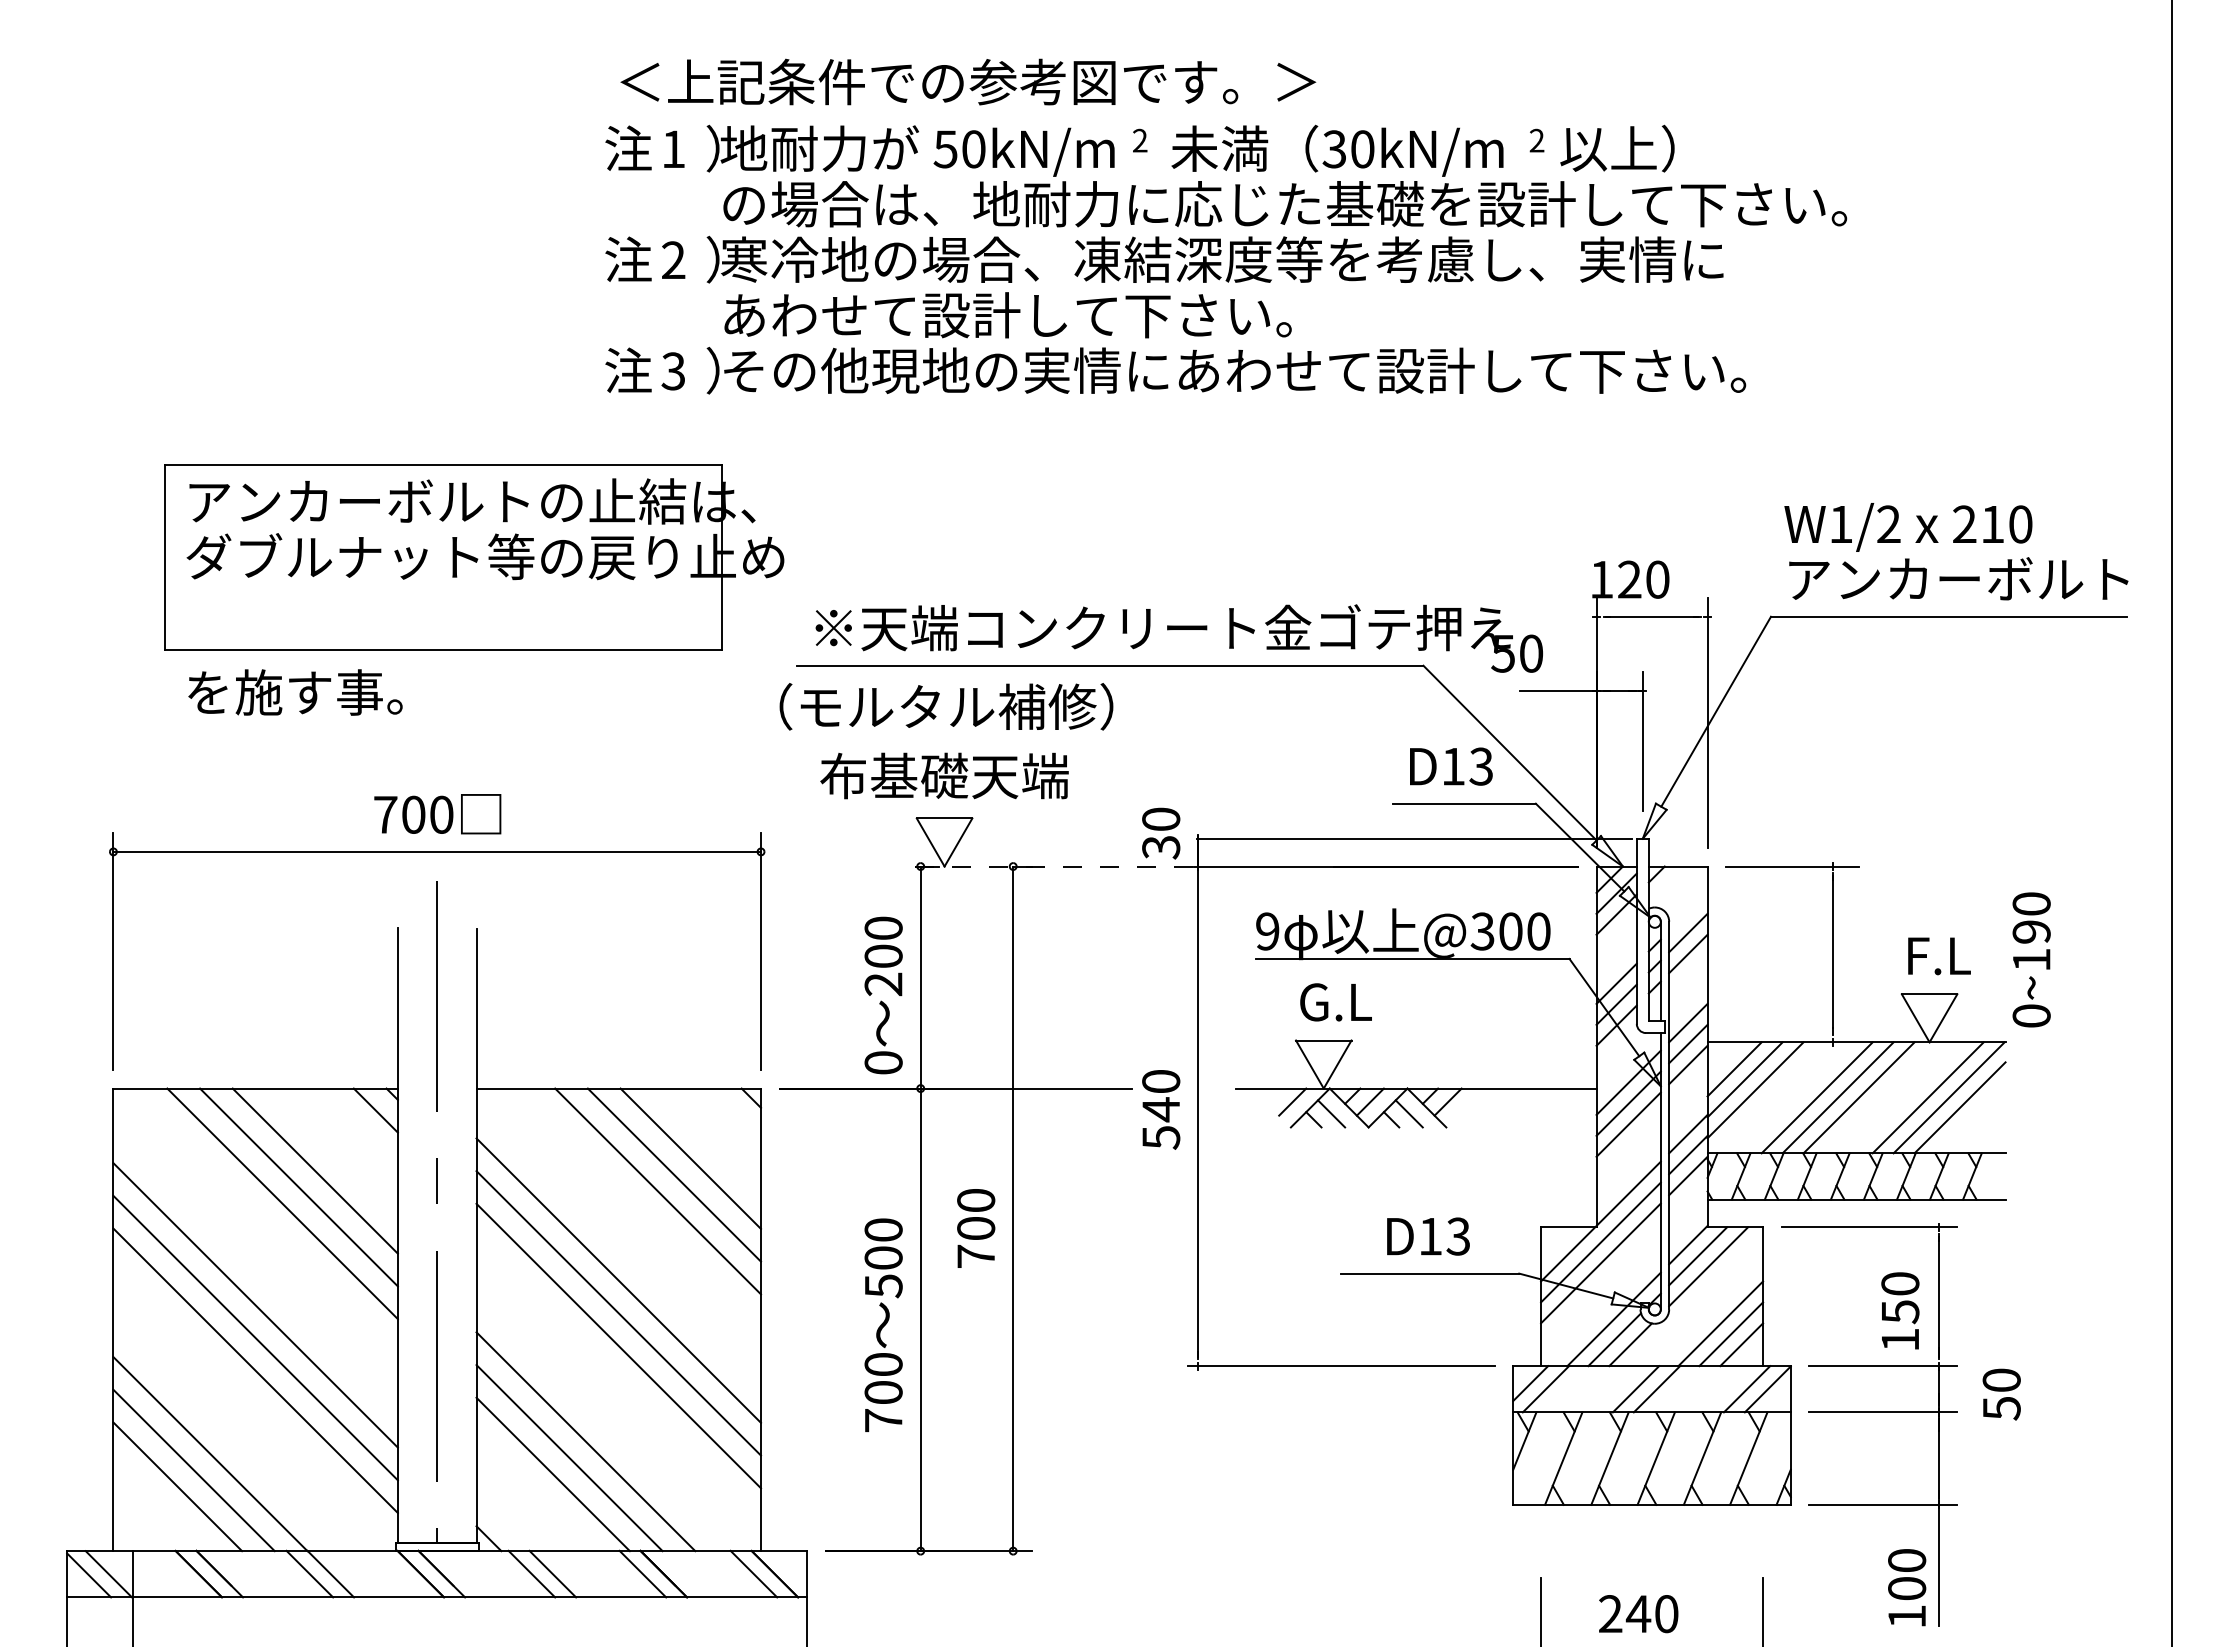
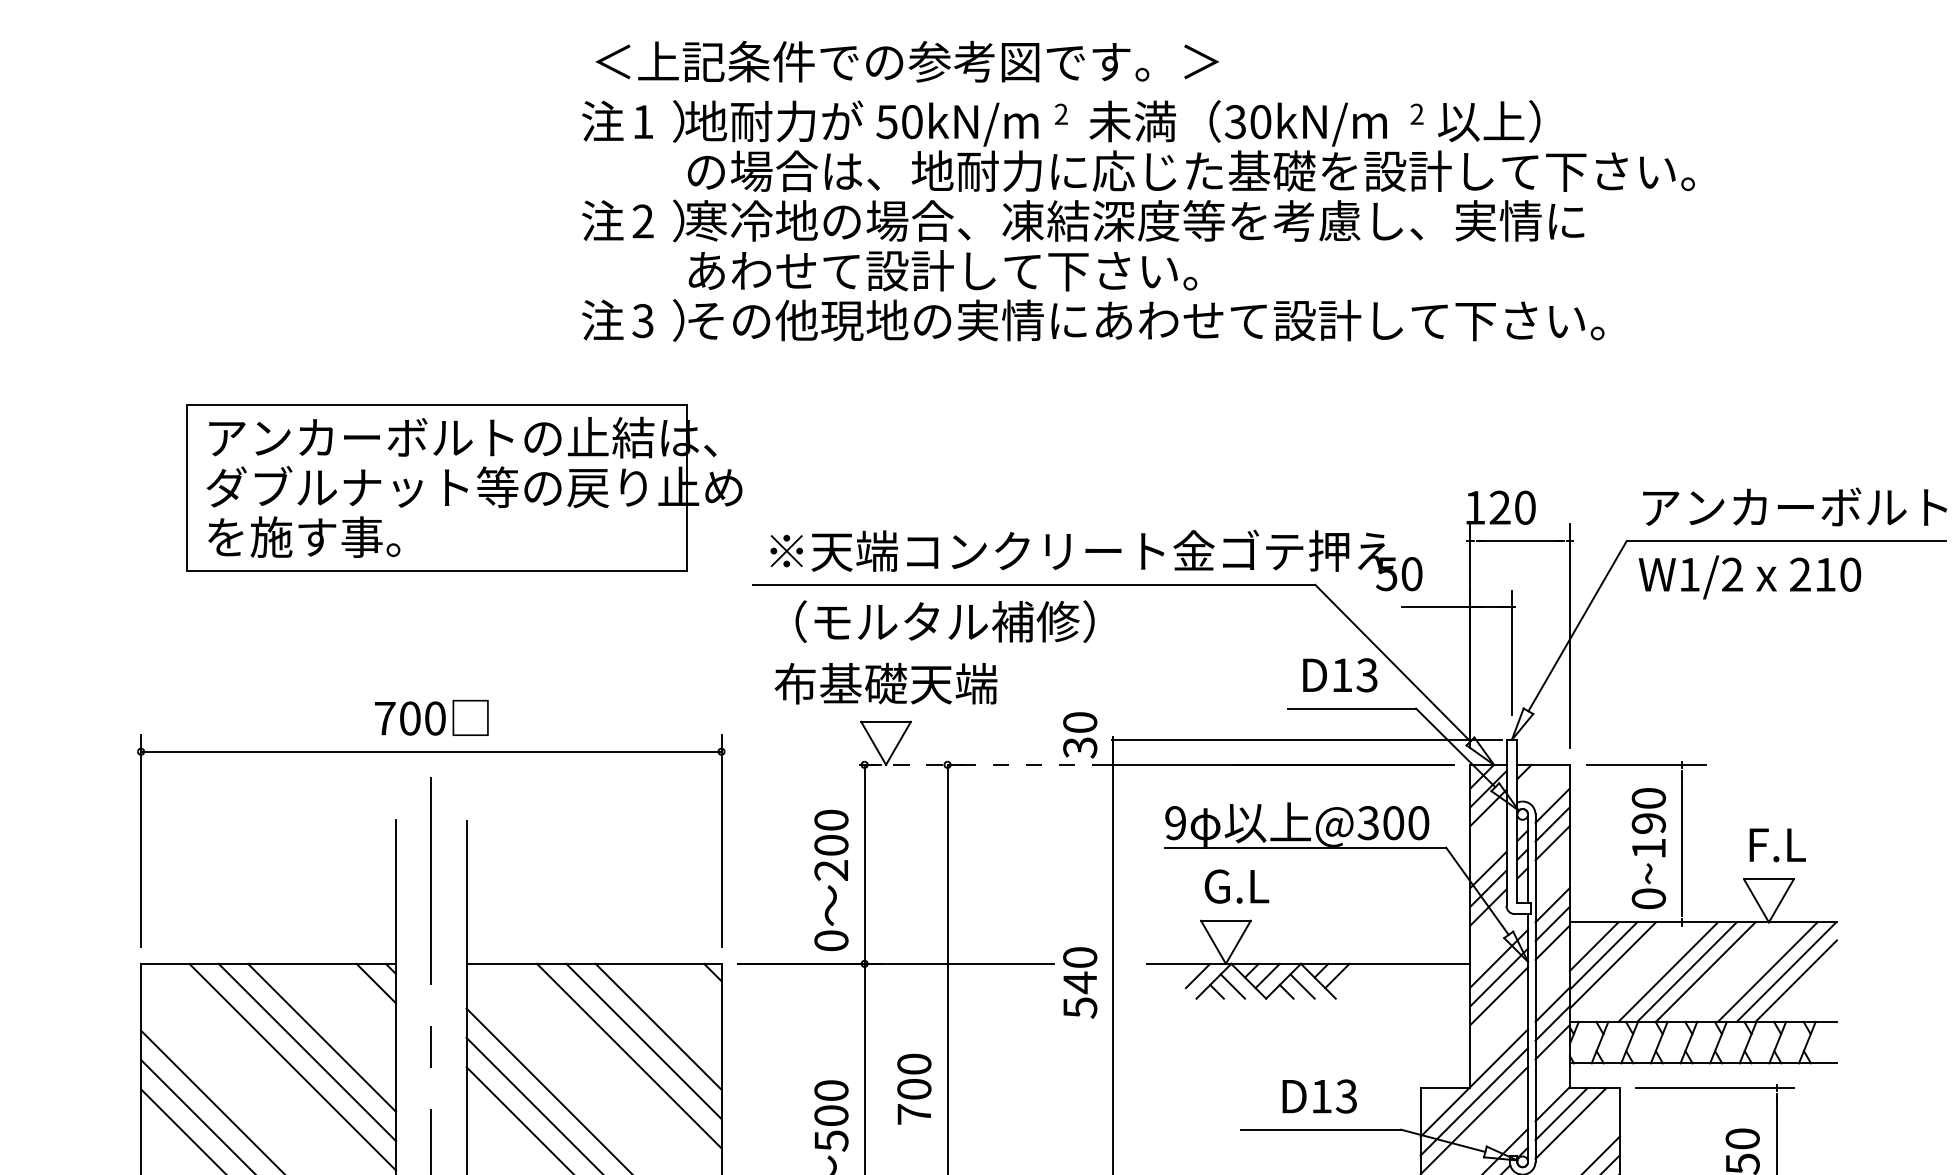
text: (1908, 527) -> (1750, 577), moved
text: (295, 692) -> (304, 537), moved
text: (946, 706) -> (945, 621), moved
line: (1688, 911) -> (1552, 805), added
text: (2031, 959) -> (1648, 848), moved

